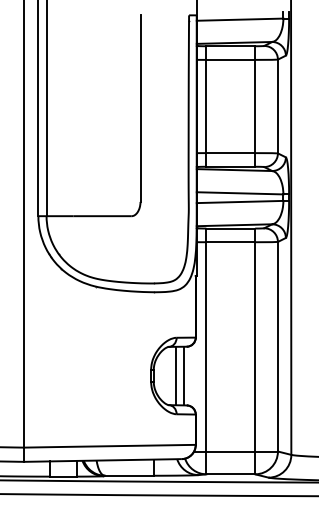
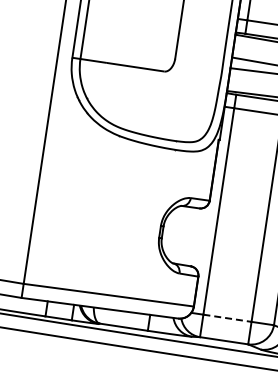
line: (176, 375) -> (185, 235), removed
line: (183, 375) -> (192, 236), removed
line: (231, 451) -> (228, 318), solid -> dashed

